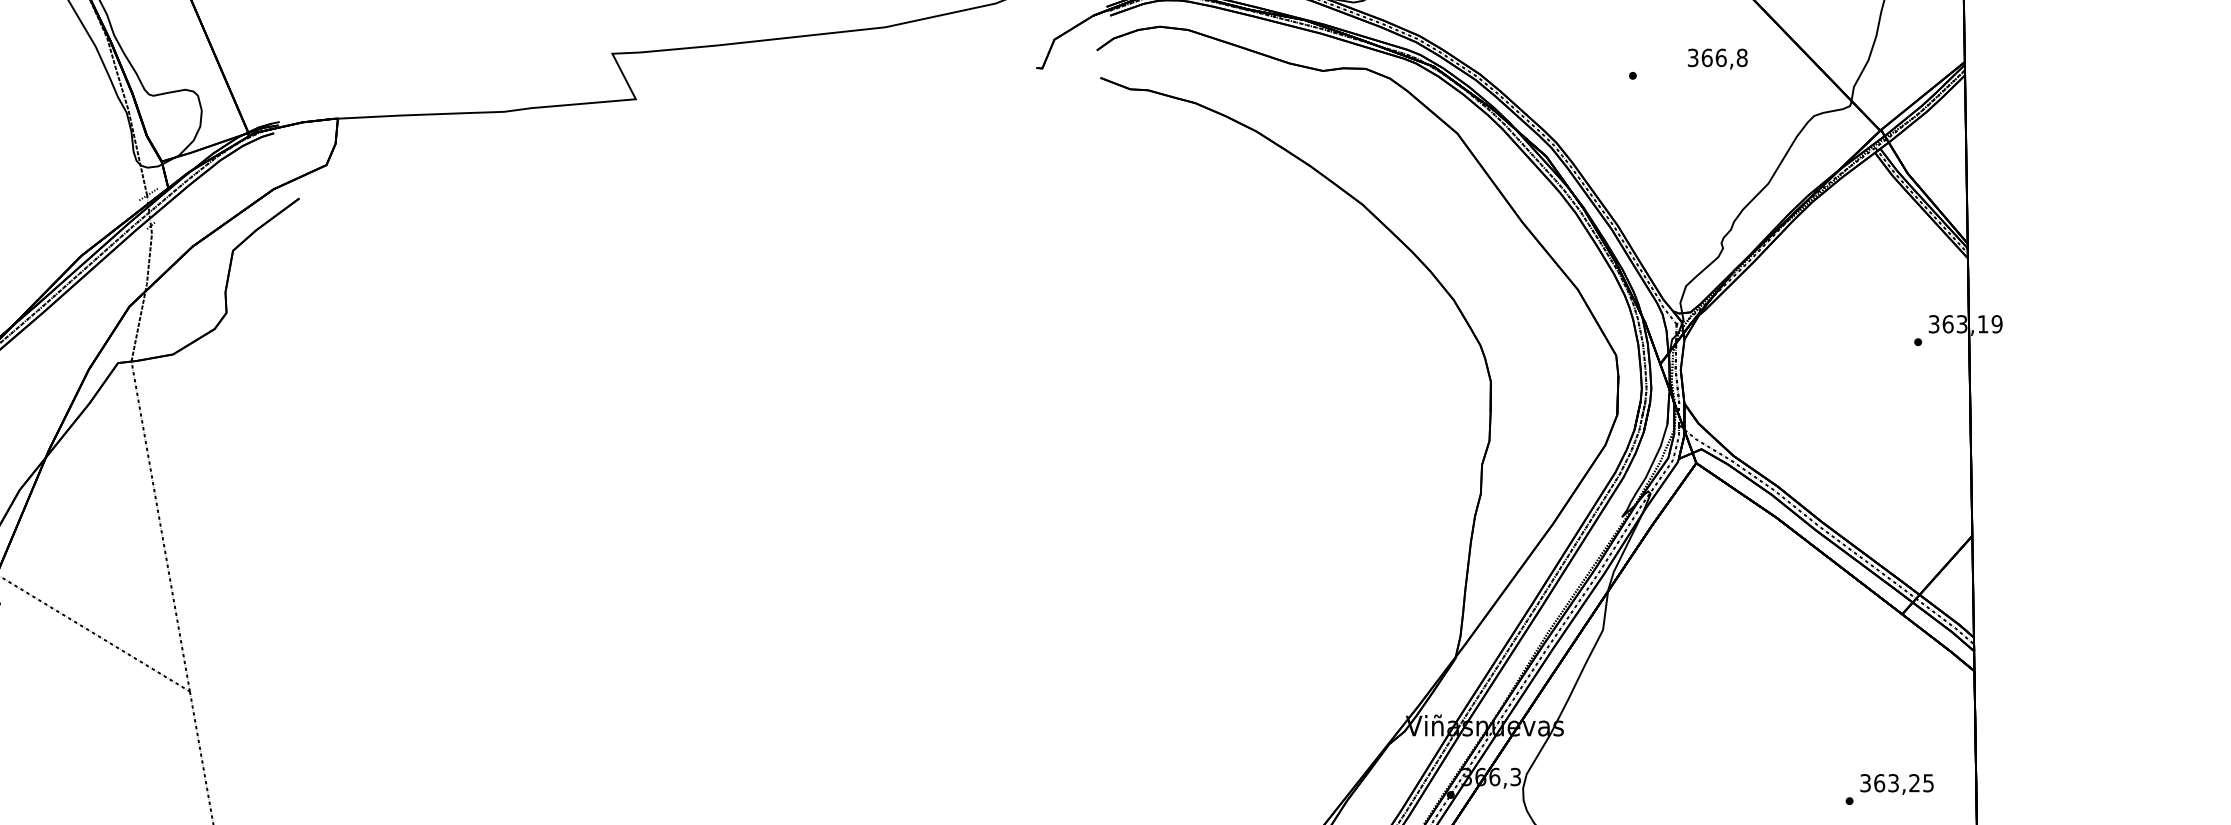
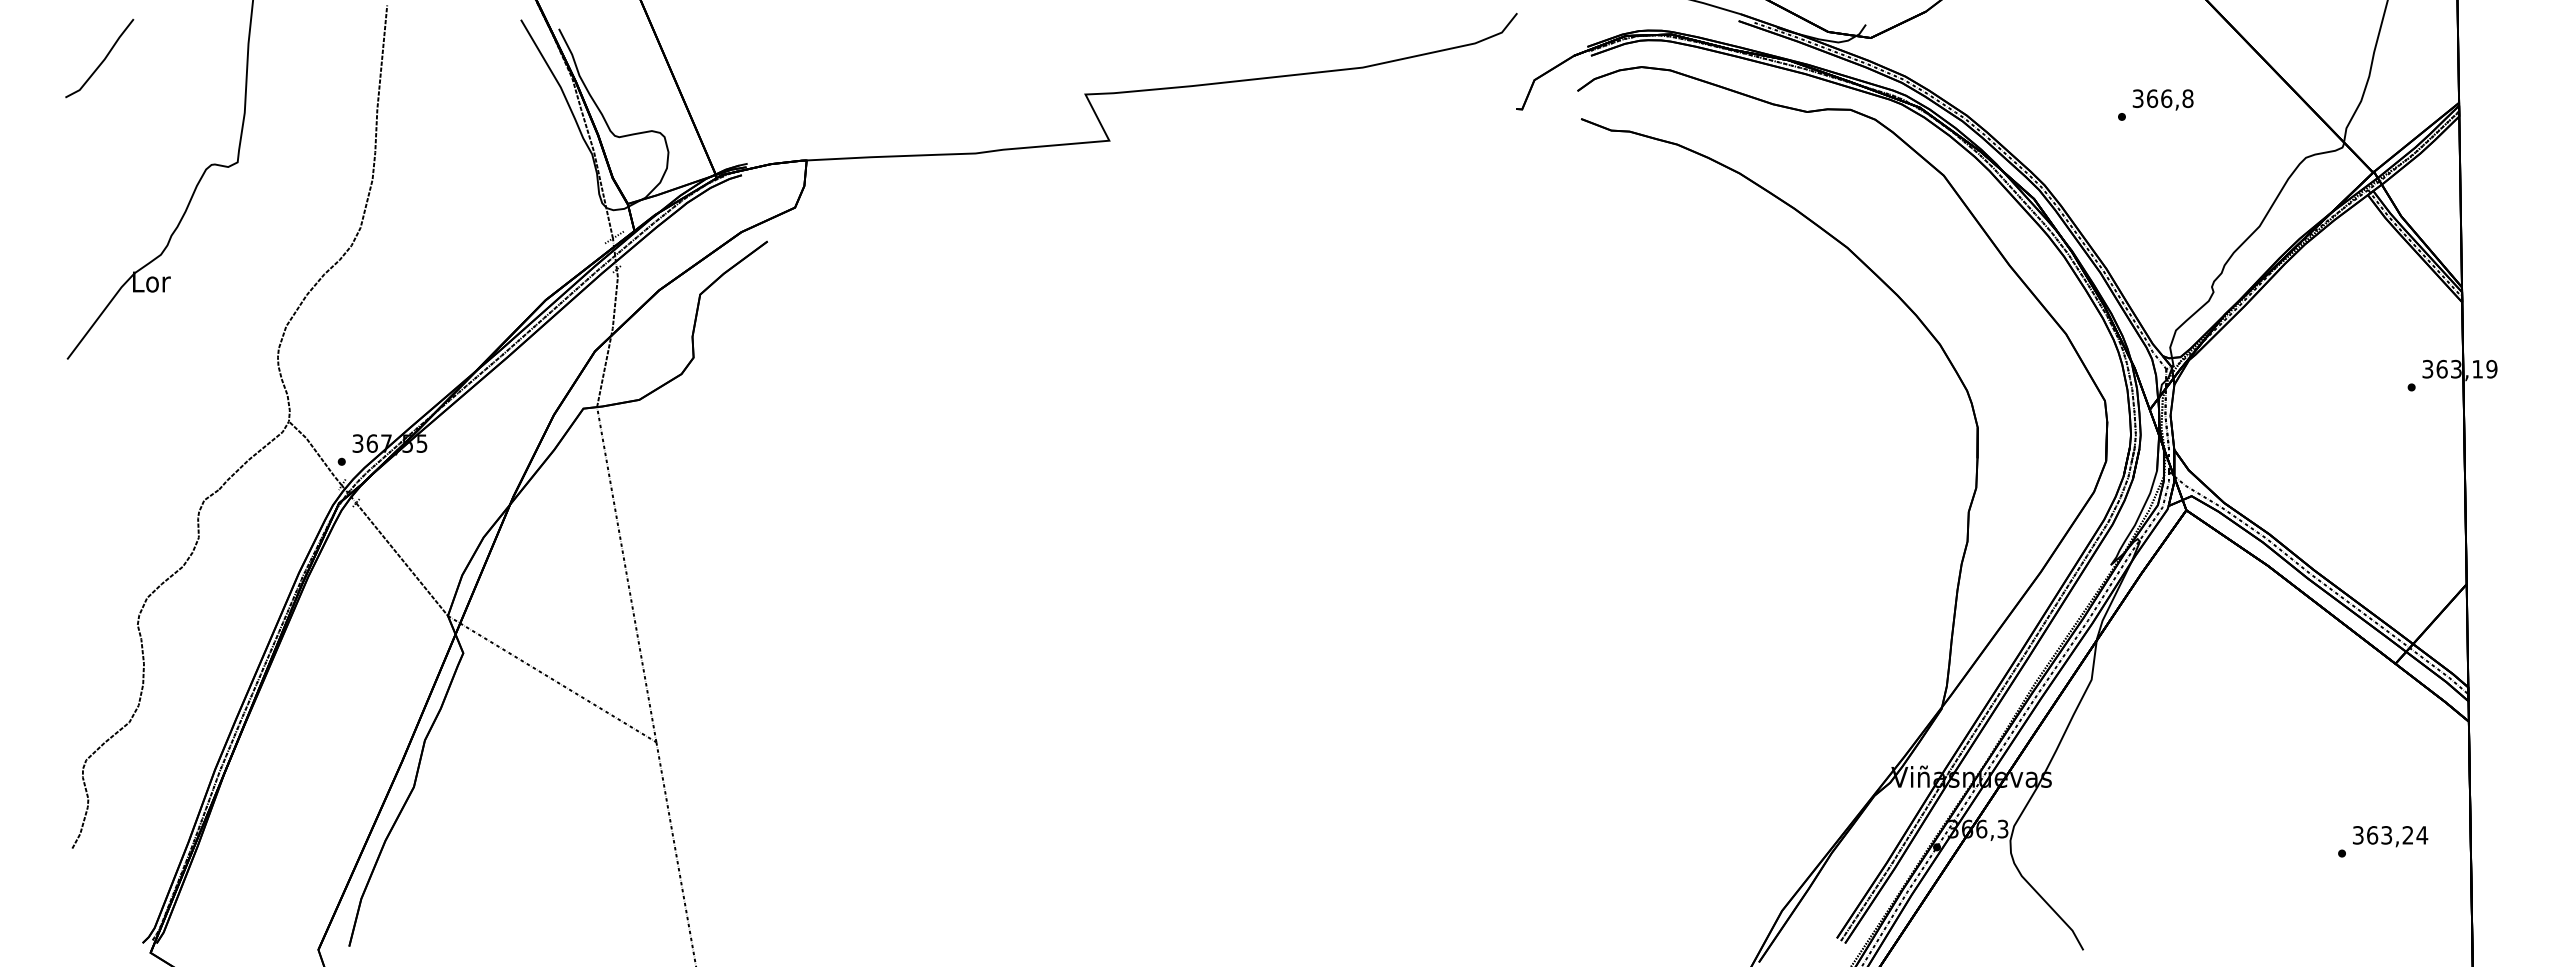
text: (1717, 58) -> (2162, 99), moved
text: (1928, 783) -> (2422, 835), 363,25 -> 363,24

